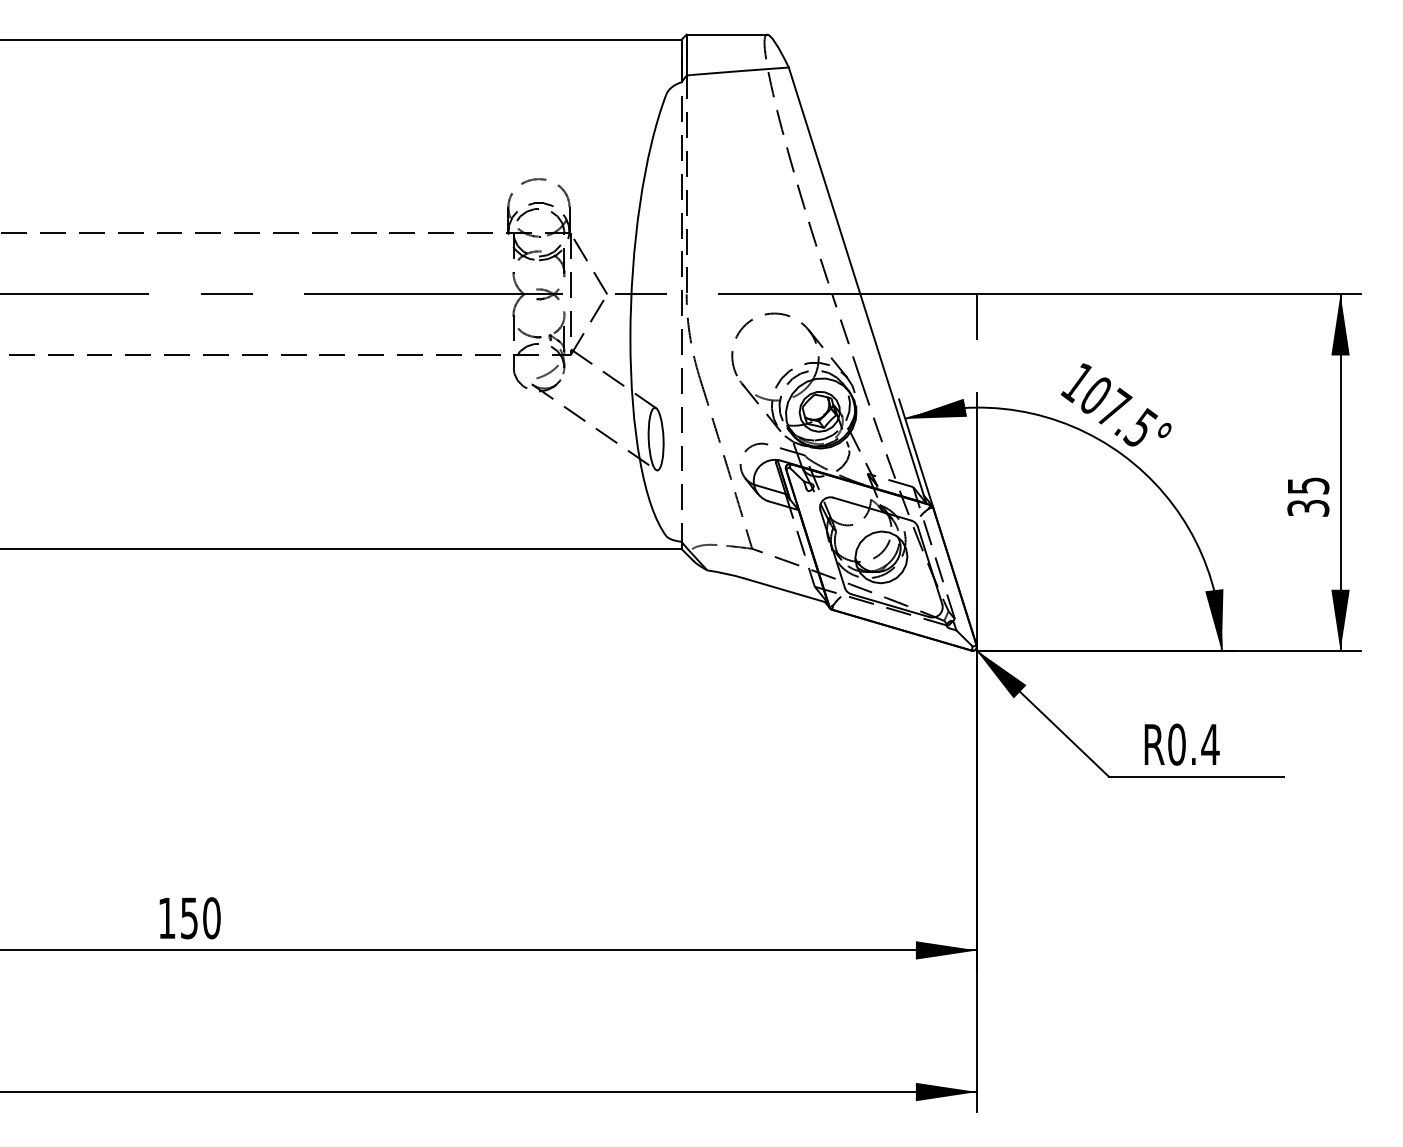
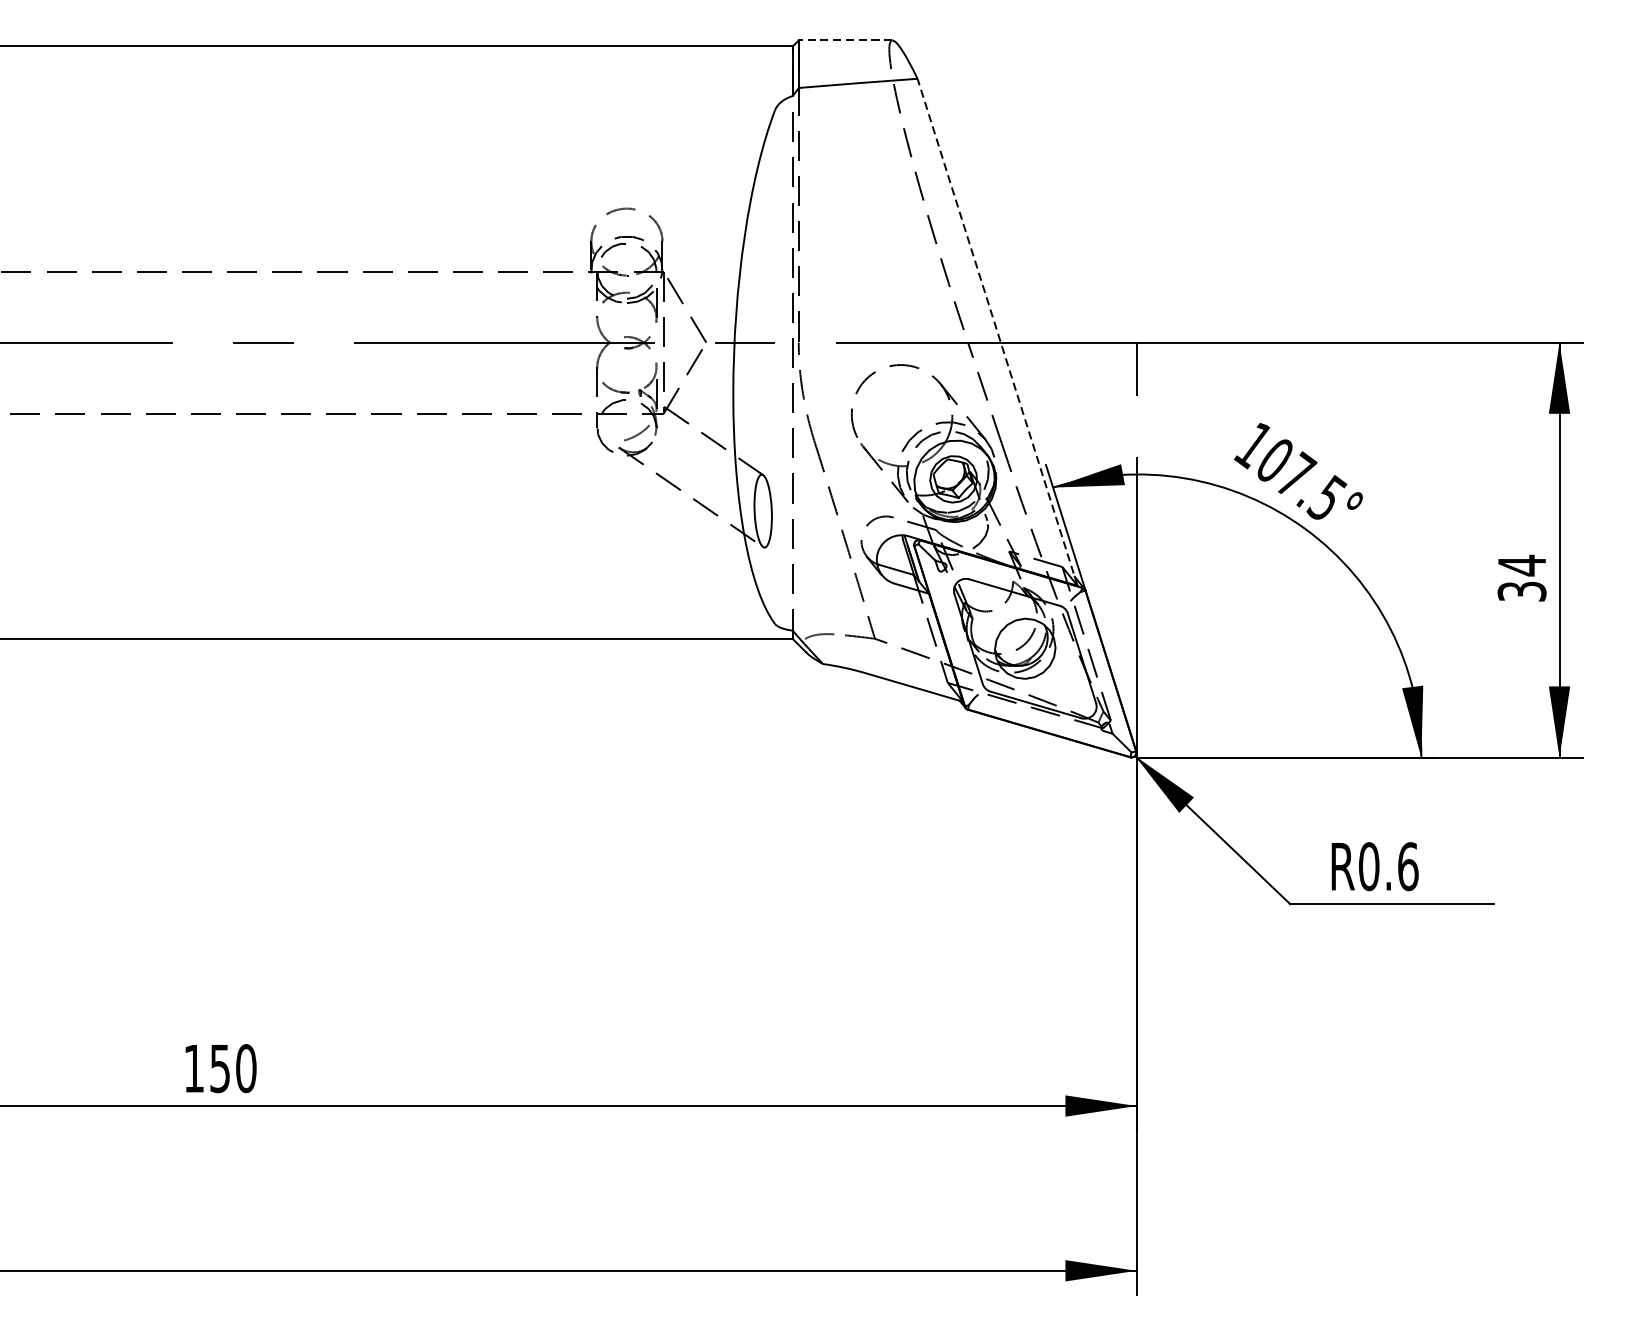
line: (726, 34) -> (845, 40), solid -> dashed
line: (857, 284) -> (997, 331), solid -> dashed
text: (1308, 485) -> (1522, 565), 35 -> 34
text: (1210, 744) -> (1408, 866), R0.4 -> R0.6

